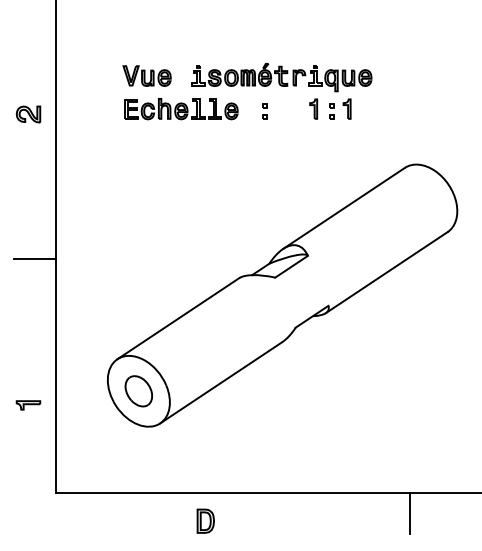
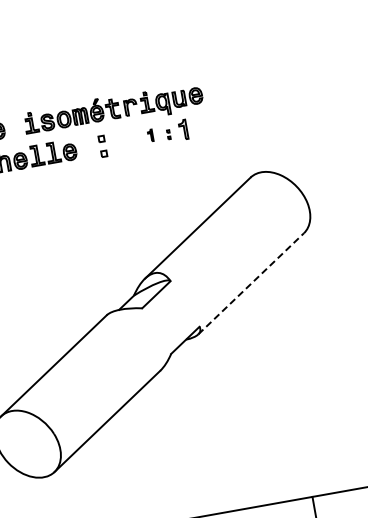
part: (313, 108) -> (150, 135), size x0.6
part: (264, 111) -> (102, 146), size x1.4
part: (331, 111) -> (168, 134), size x0.6
line: (387, 272) -> (251, 283), solid -> dashed
part: (138, 391) -> (27, 444), removed

